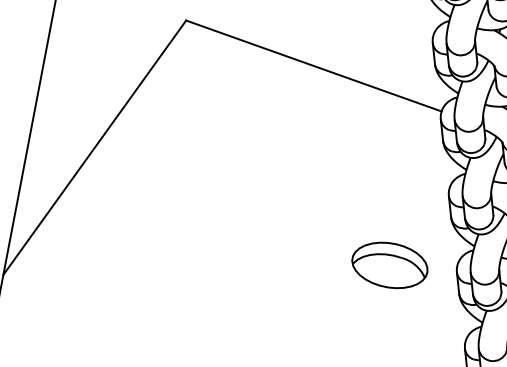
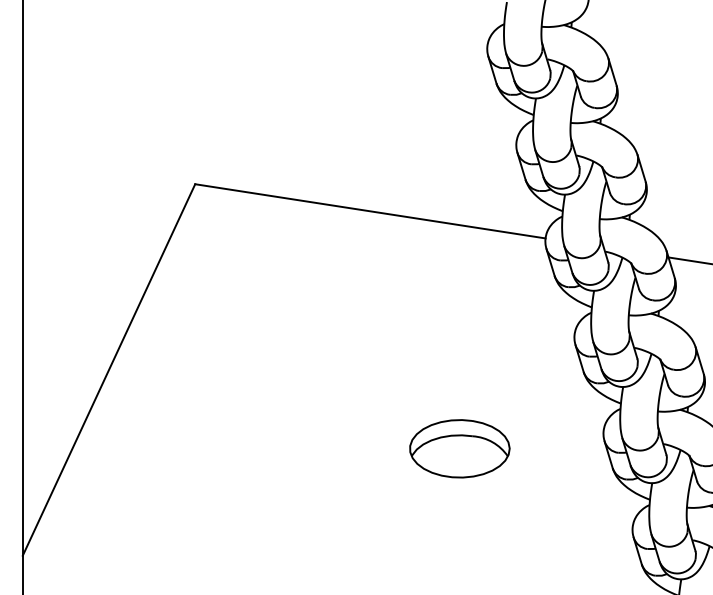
part: (389, 265) -> (459, 448), moved

